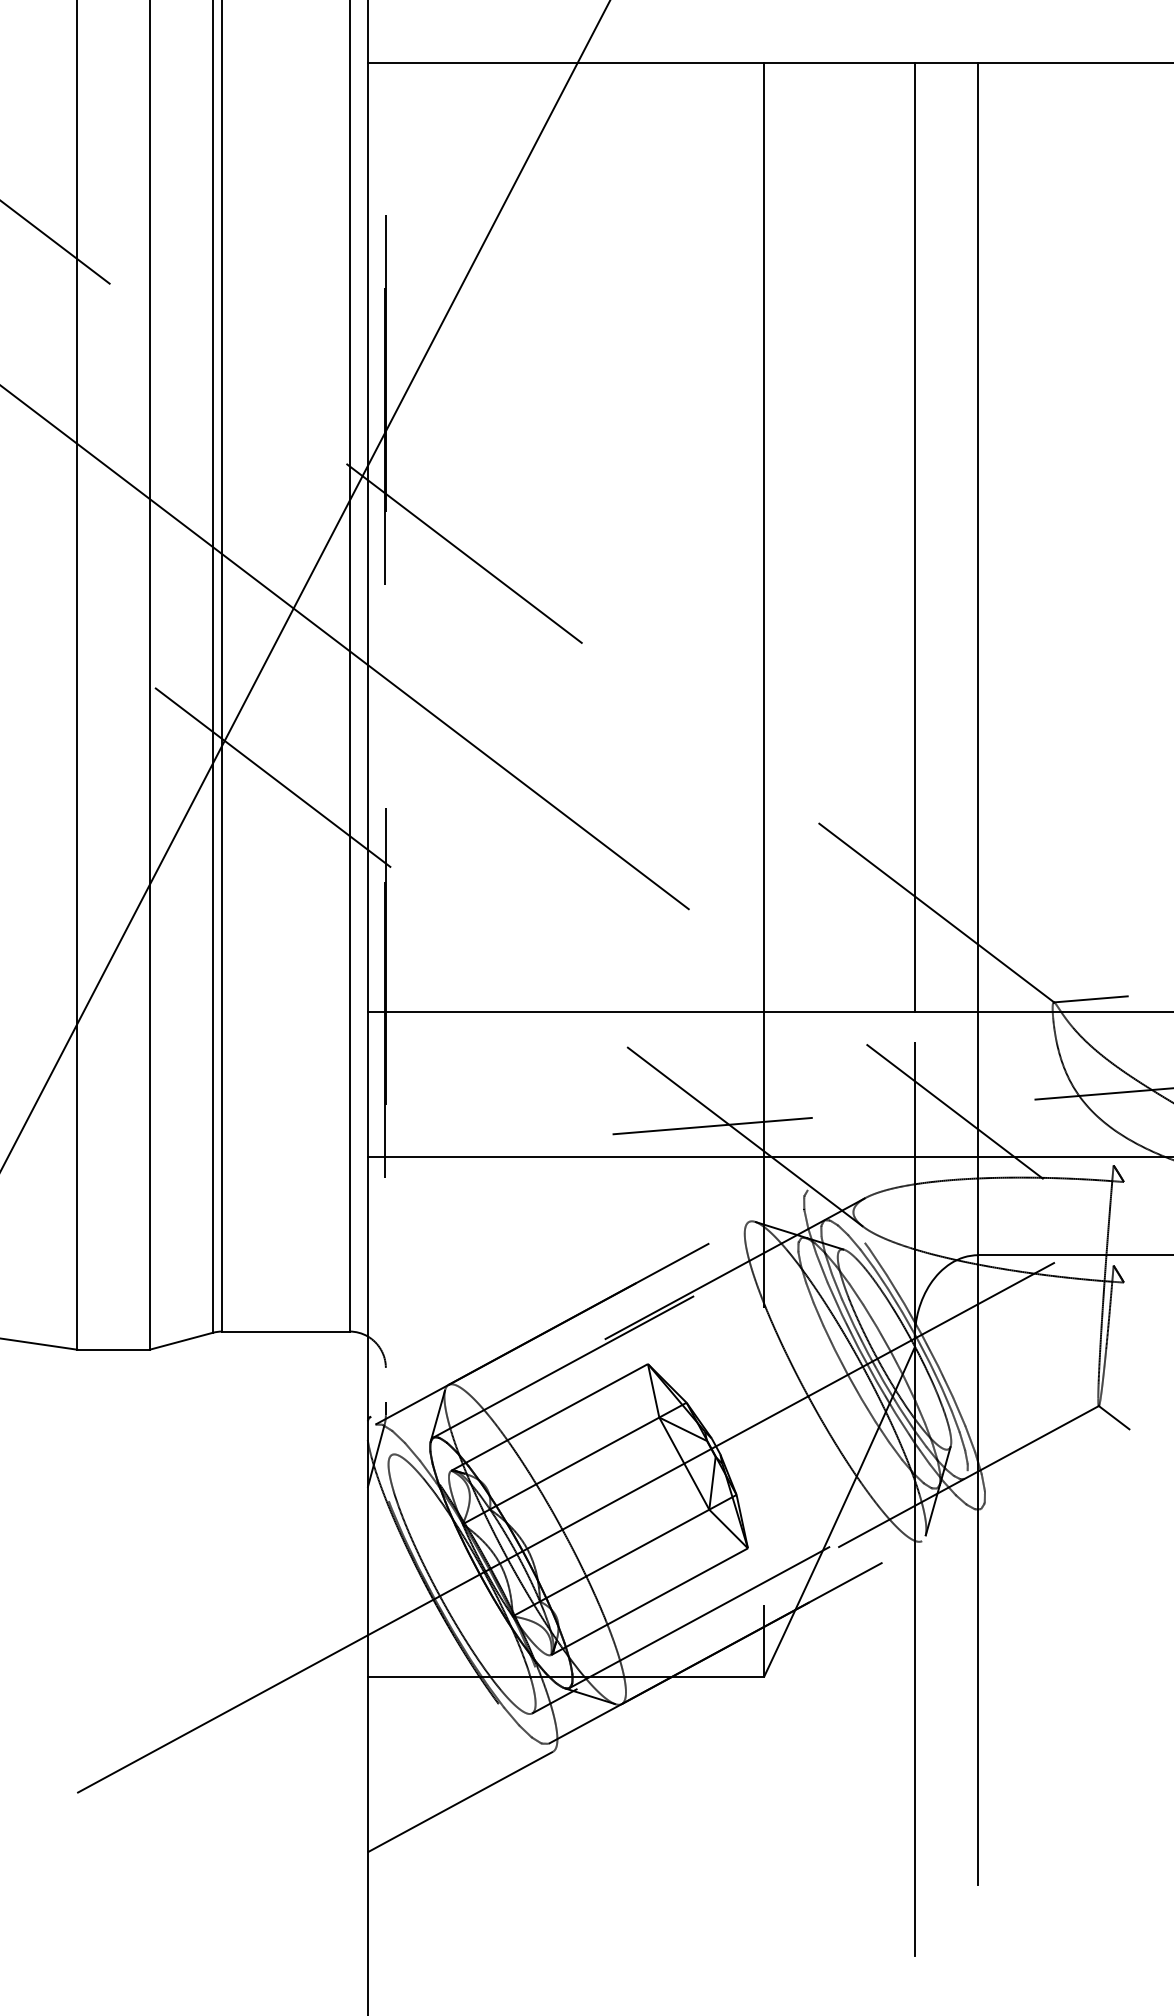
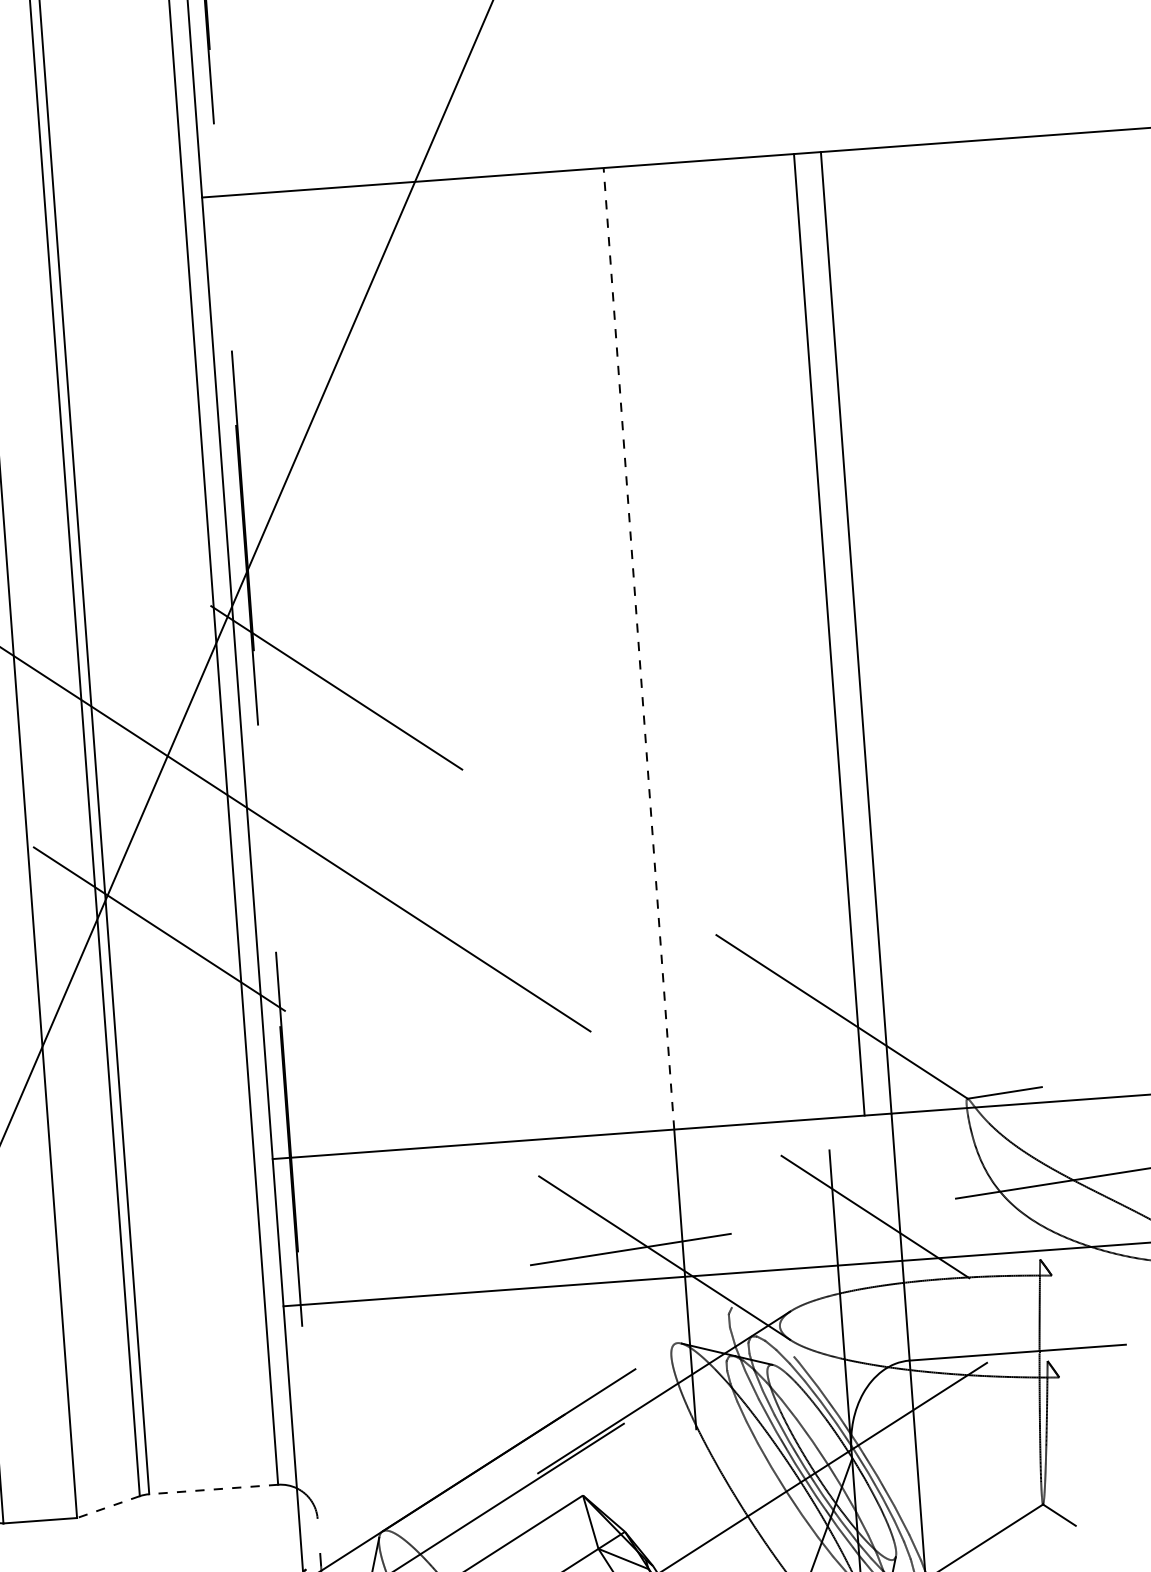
line: (763, 536) -> (638, 648), solid -> dashed
line: (914, 536) -> (829, 634), moved
line: (285, 1331) -> (213, 1489), solid -> dashed
line: (181, 1341) -> (108, 1507), solid -> dashed

